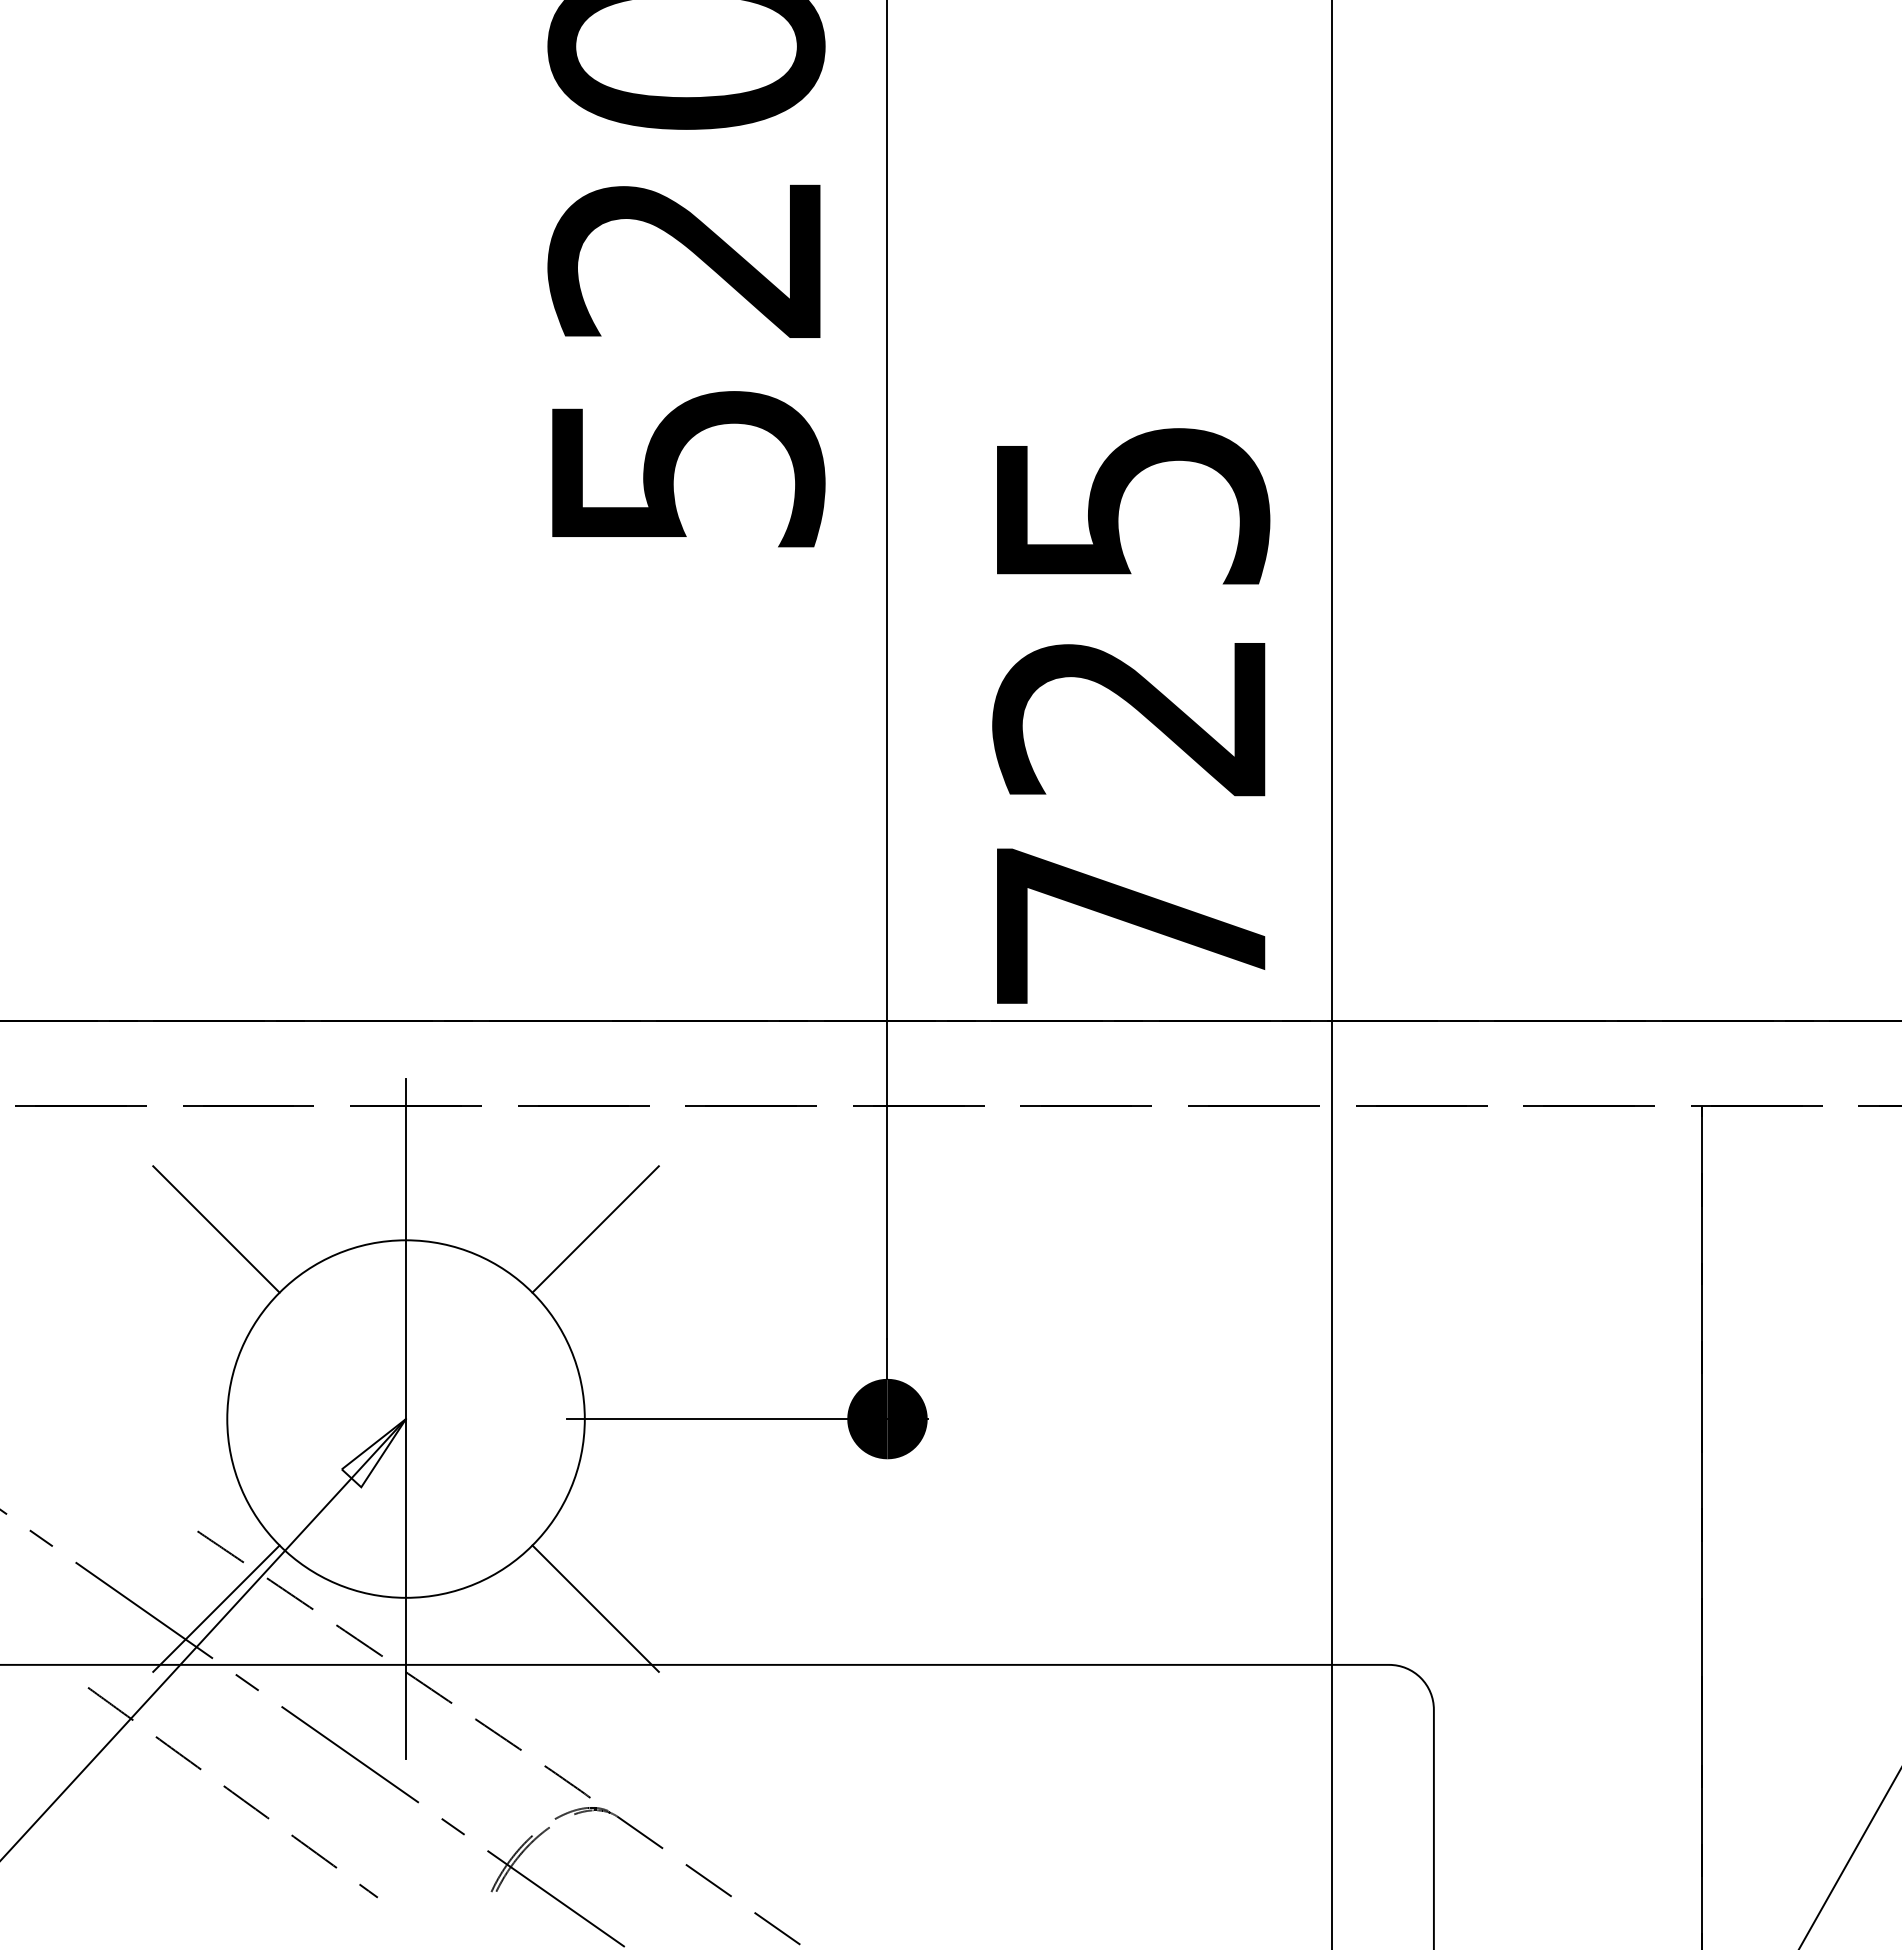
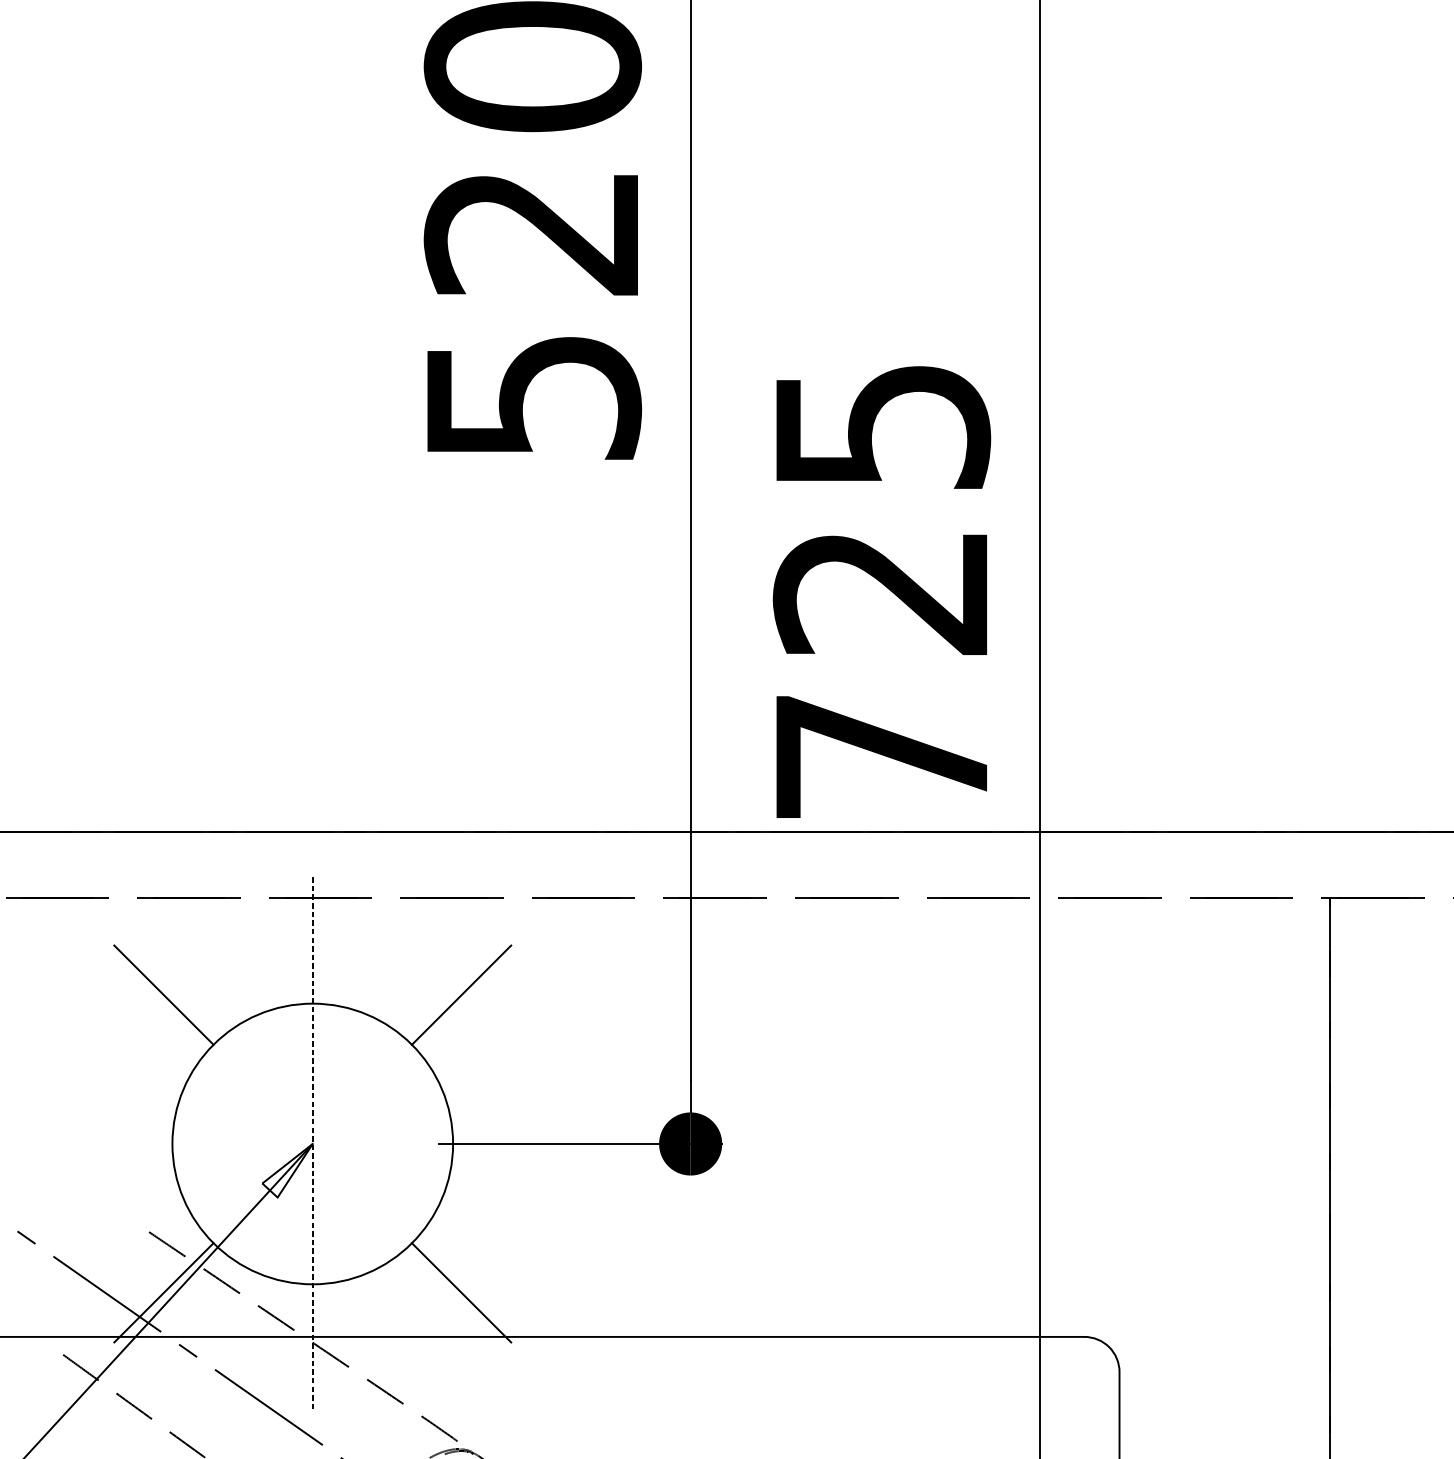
line: (405, 1419) -> (312, 1144), solid -> dashed

